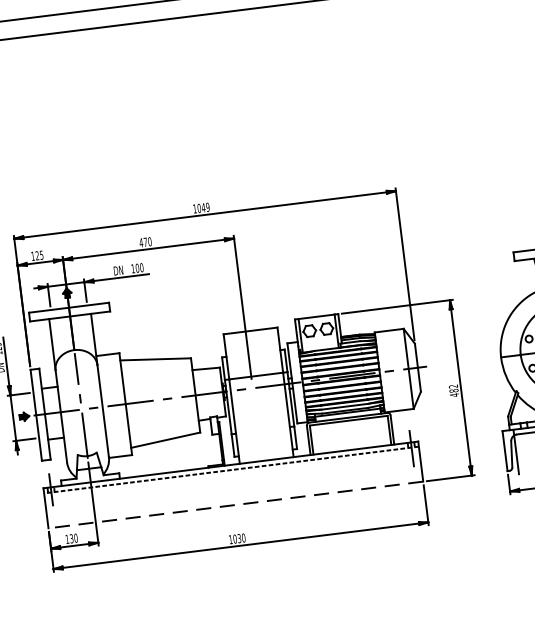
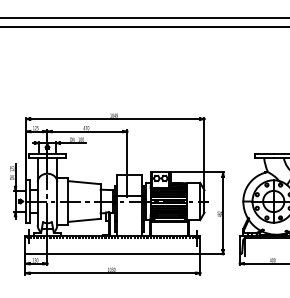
line: (235, 505) -> (112, 254), dashed -> solid

